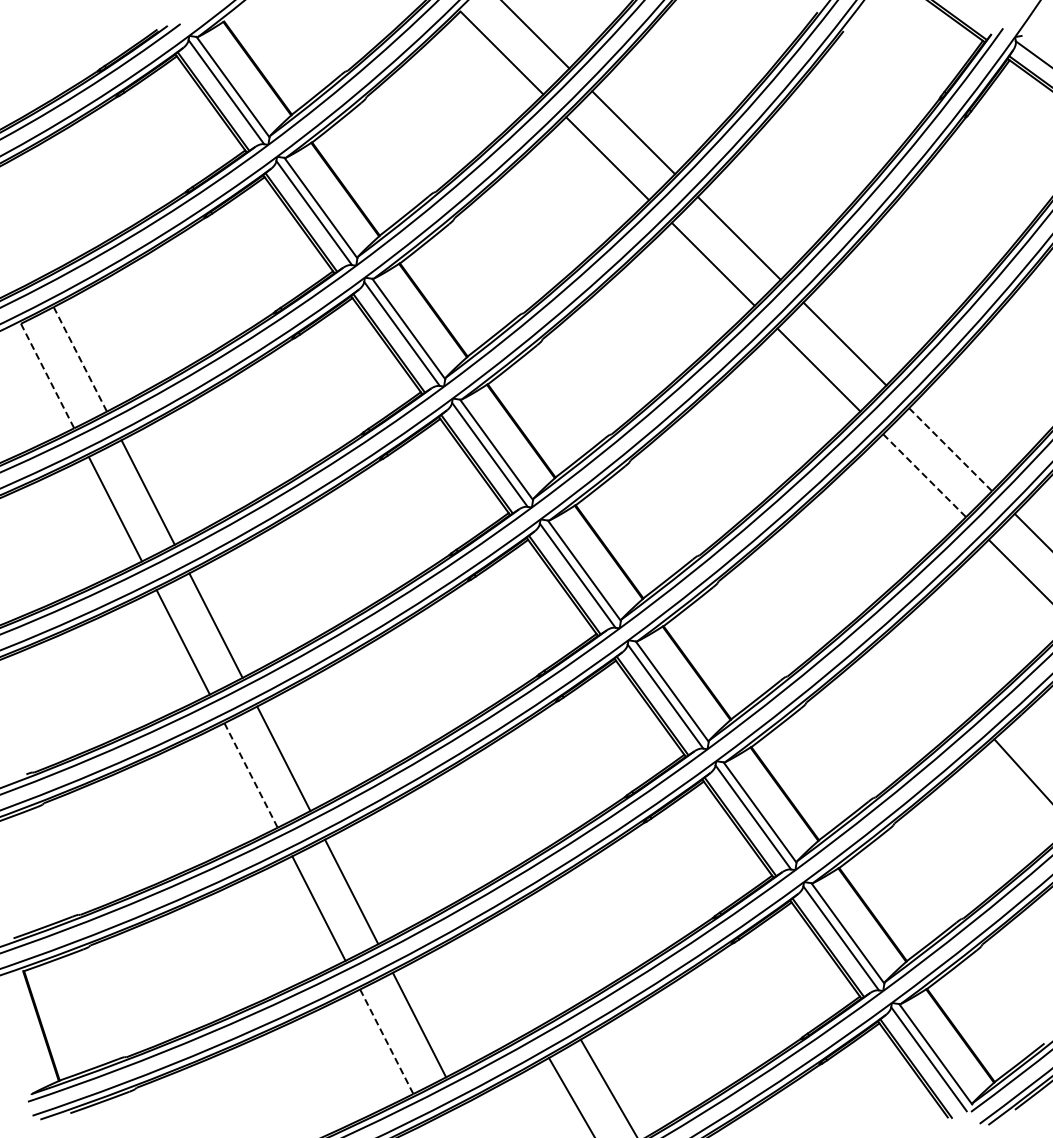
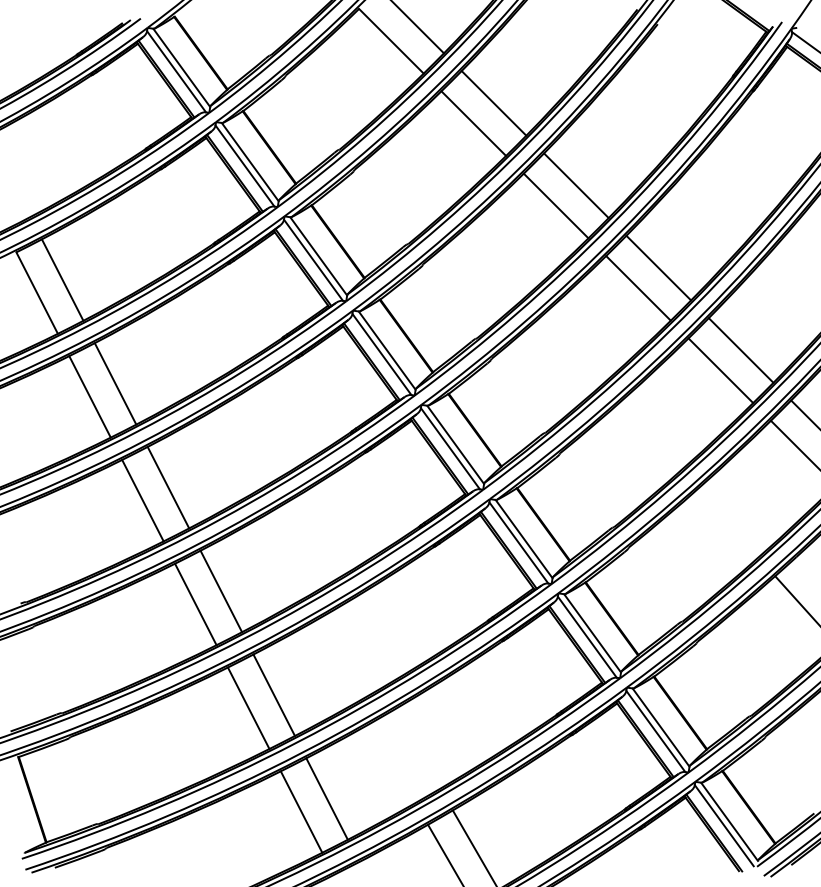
line: (80, 359) -> (62, 280), dashed -> solid
line: (47, 376) -> (37, 293), dashed -> solid
line: (950, 449) -> (741, 350), dashed -> solid
line: (924, 475) -> (720, 370), dashed -> solid
line: (251, 775) -> (196, 604), dashed -> solid
line: (386, 1041) -> (301, 811), dashed -> solid

